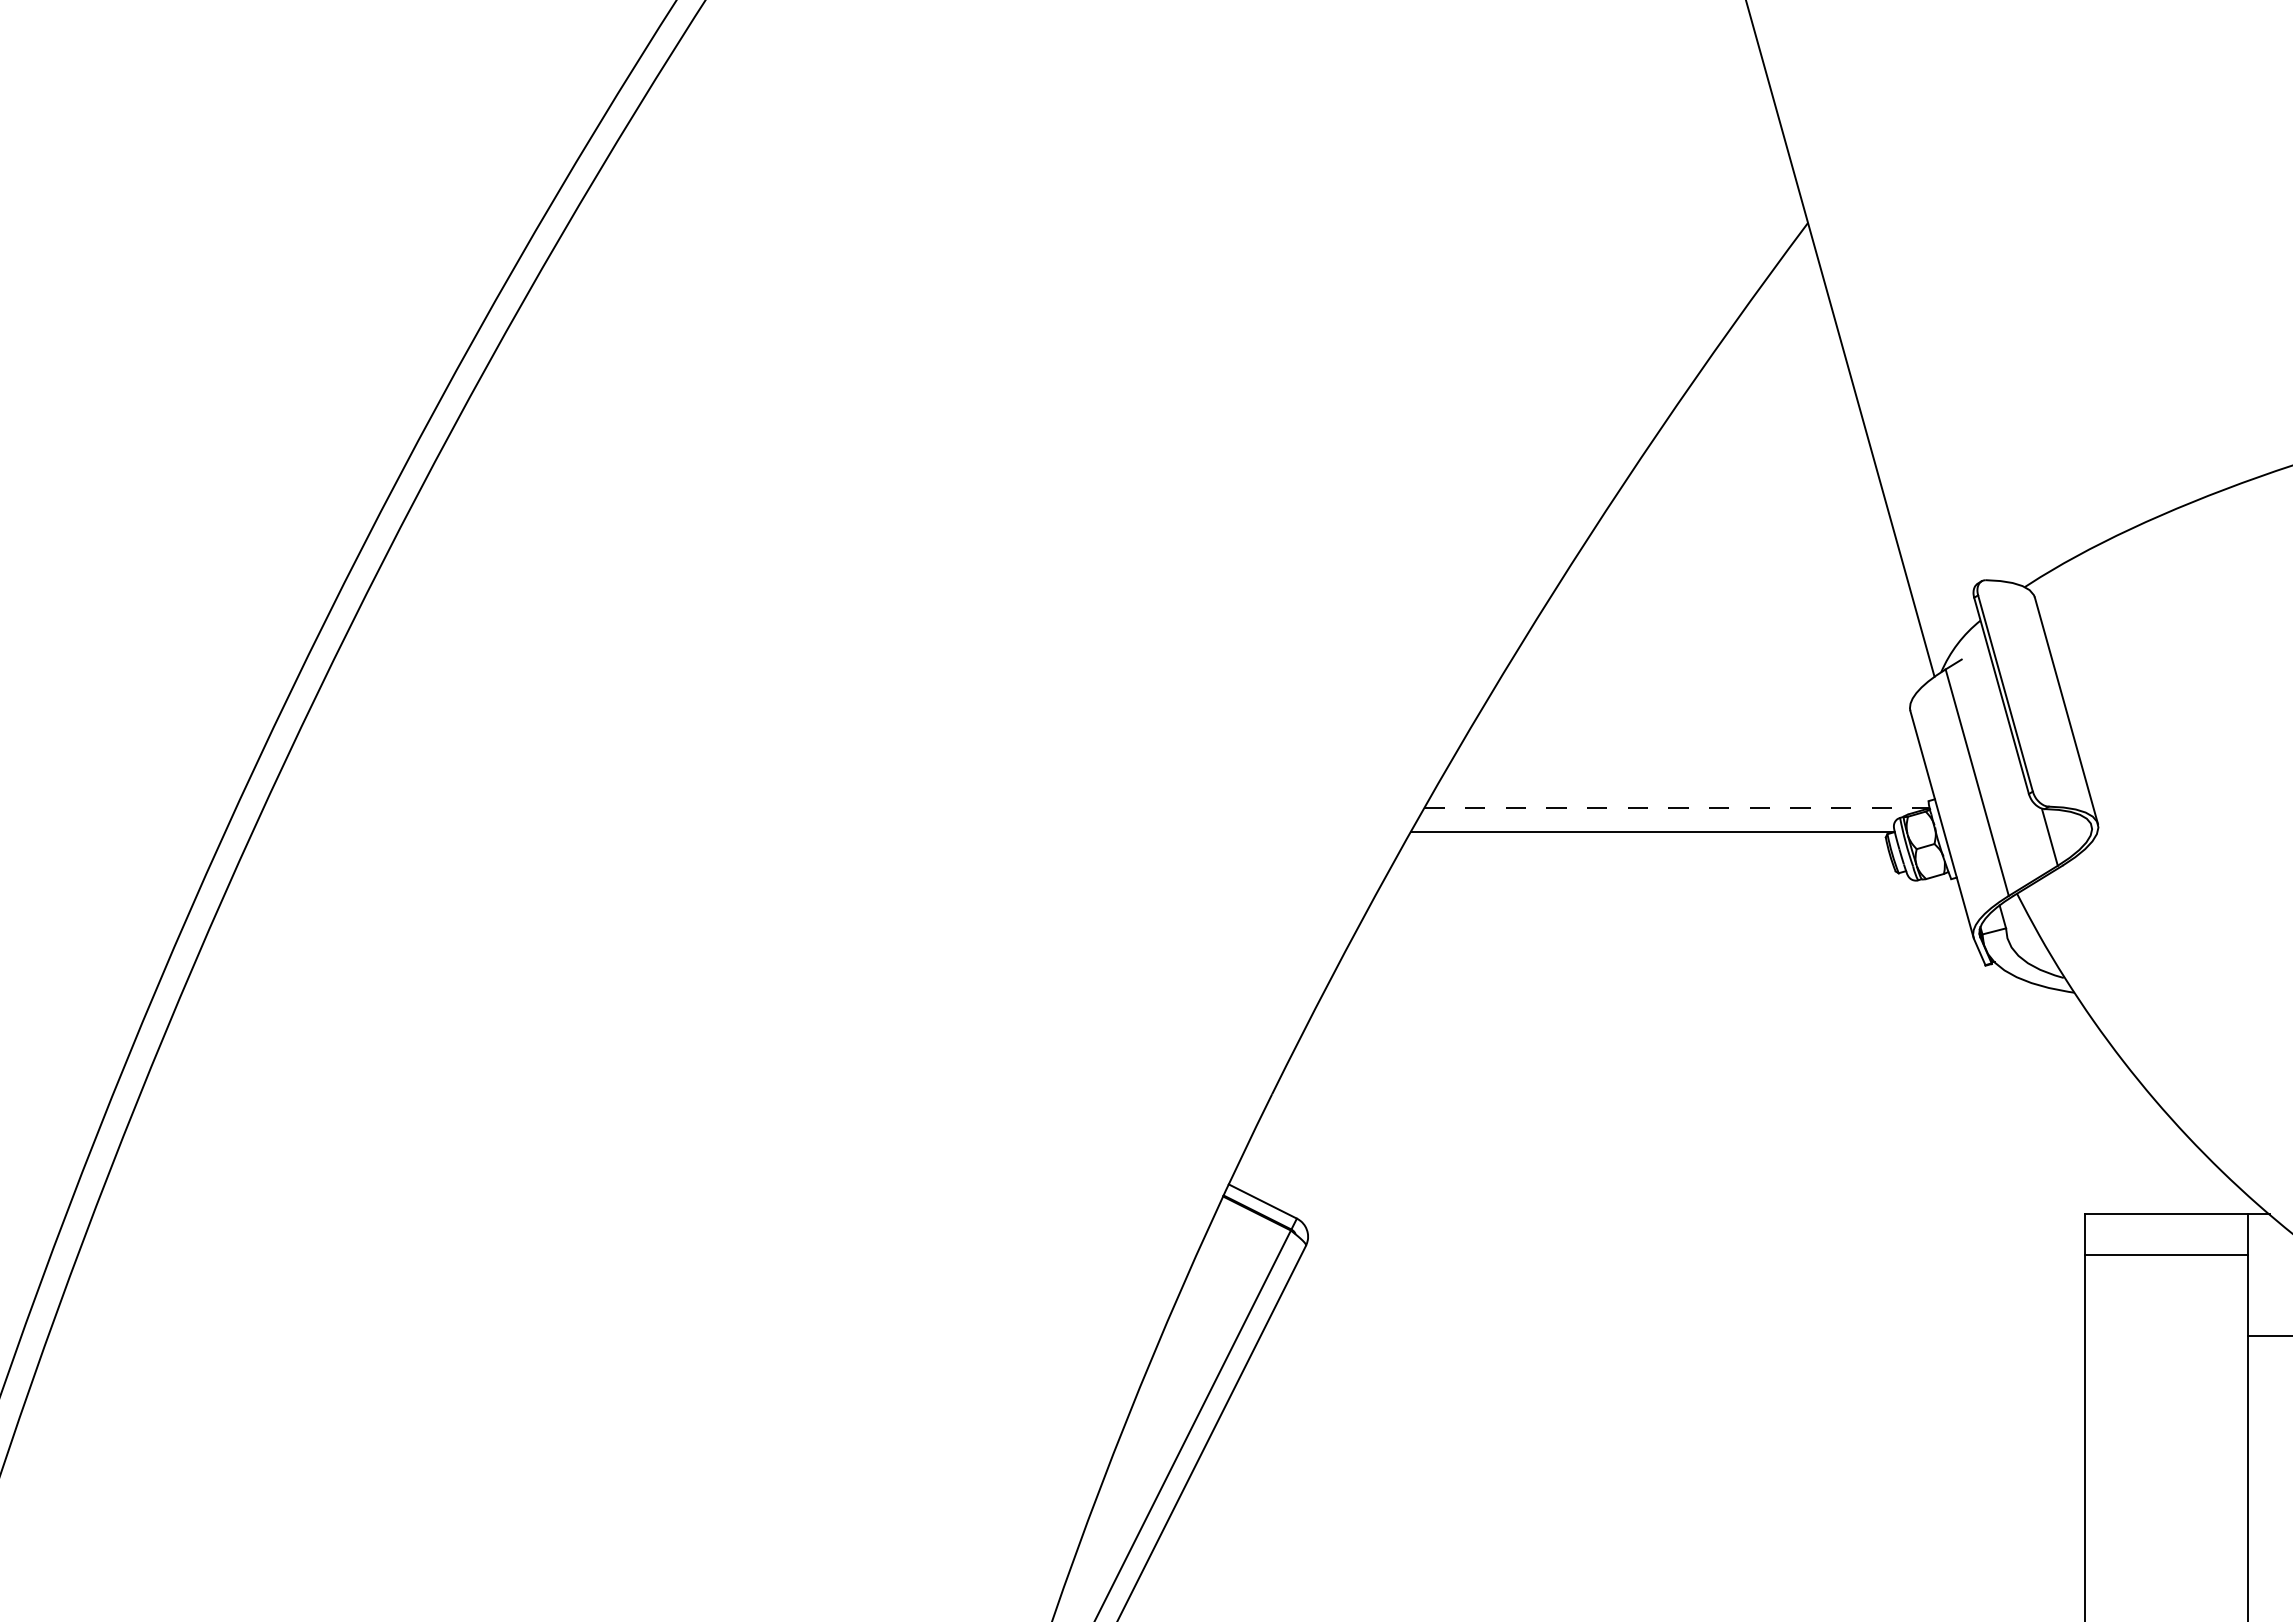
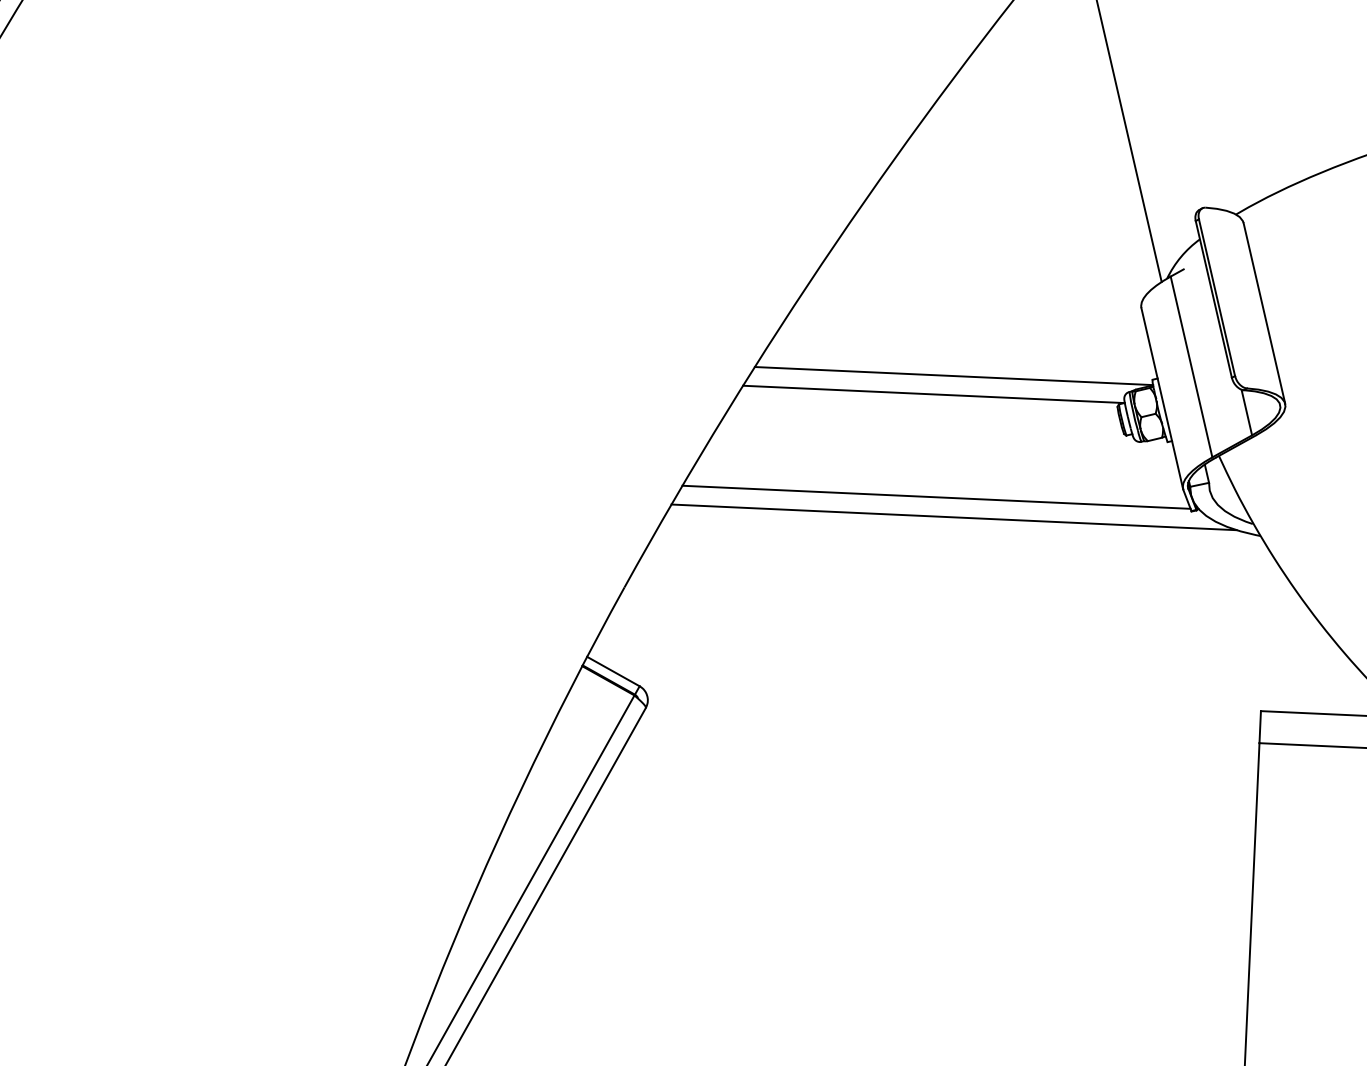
line: (1677, 807) -> (954, 375), dashed -> solid
line: (1661, 962) -> (936, 497), added
line: (1684, 986) -> (953, 517), added

